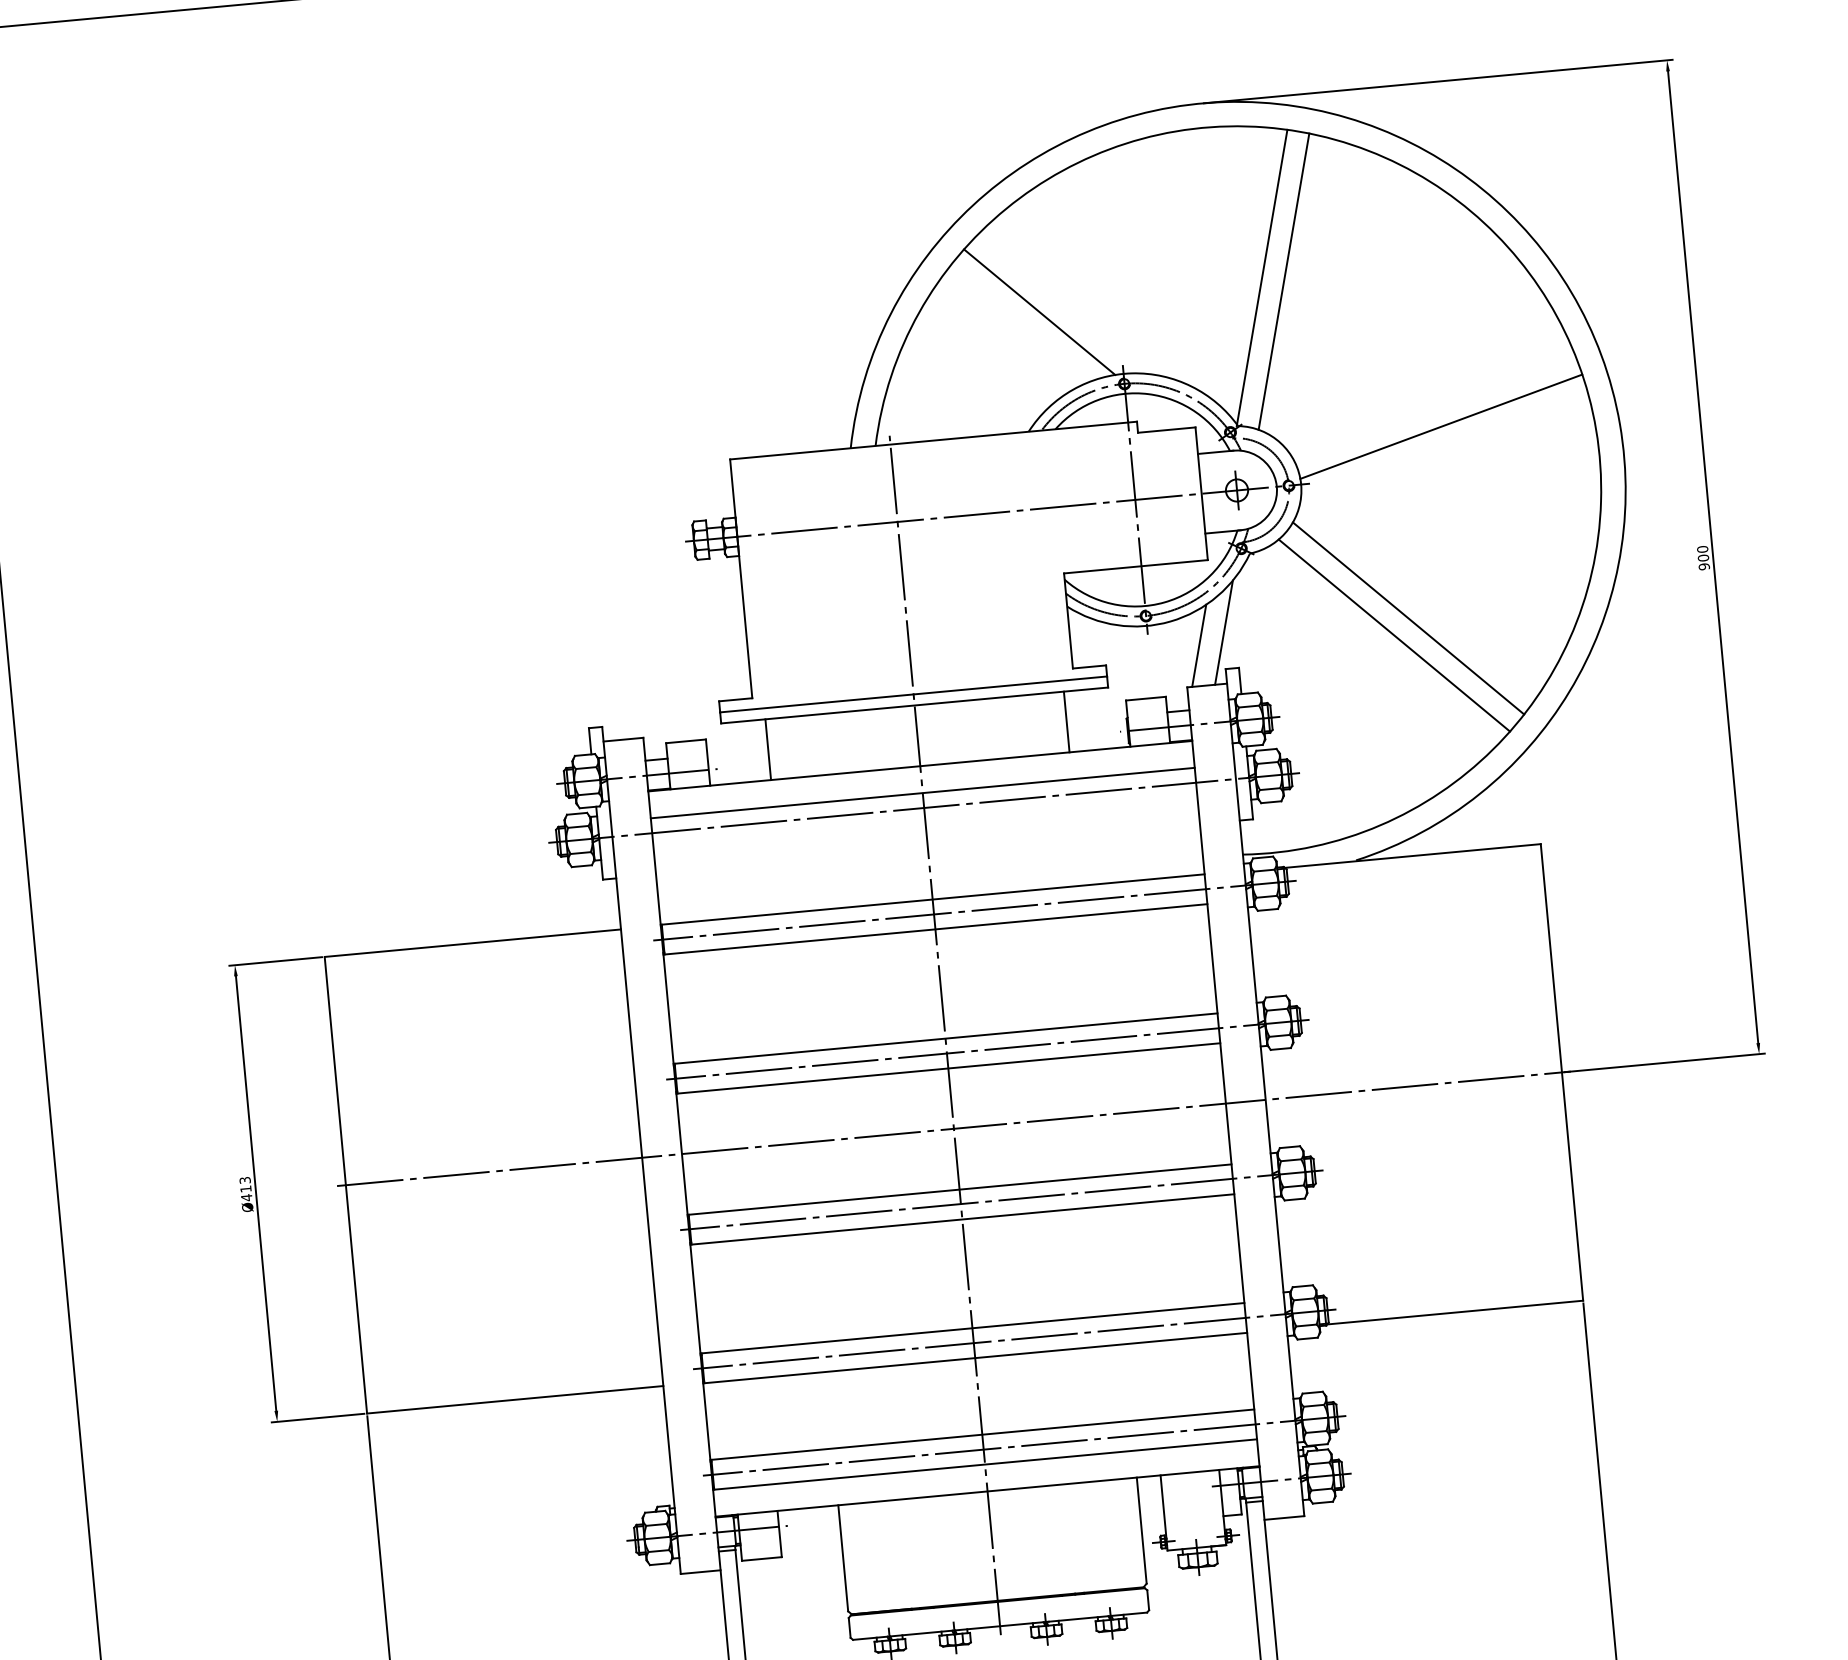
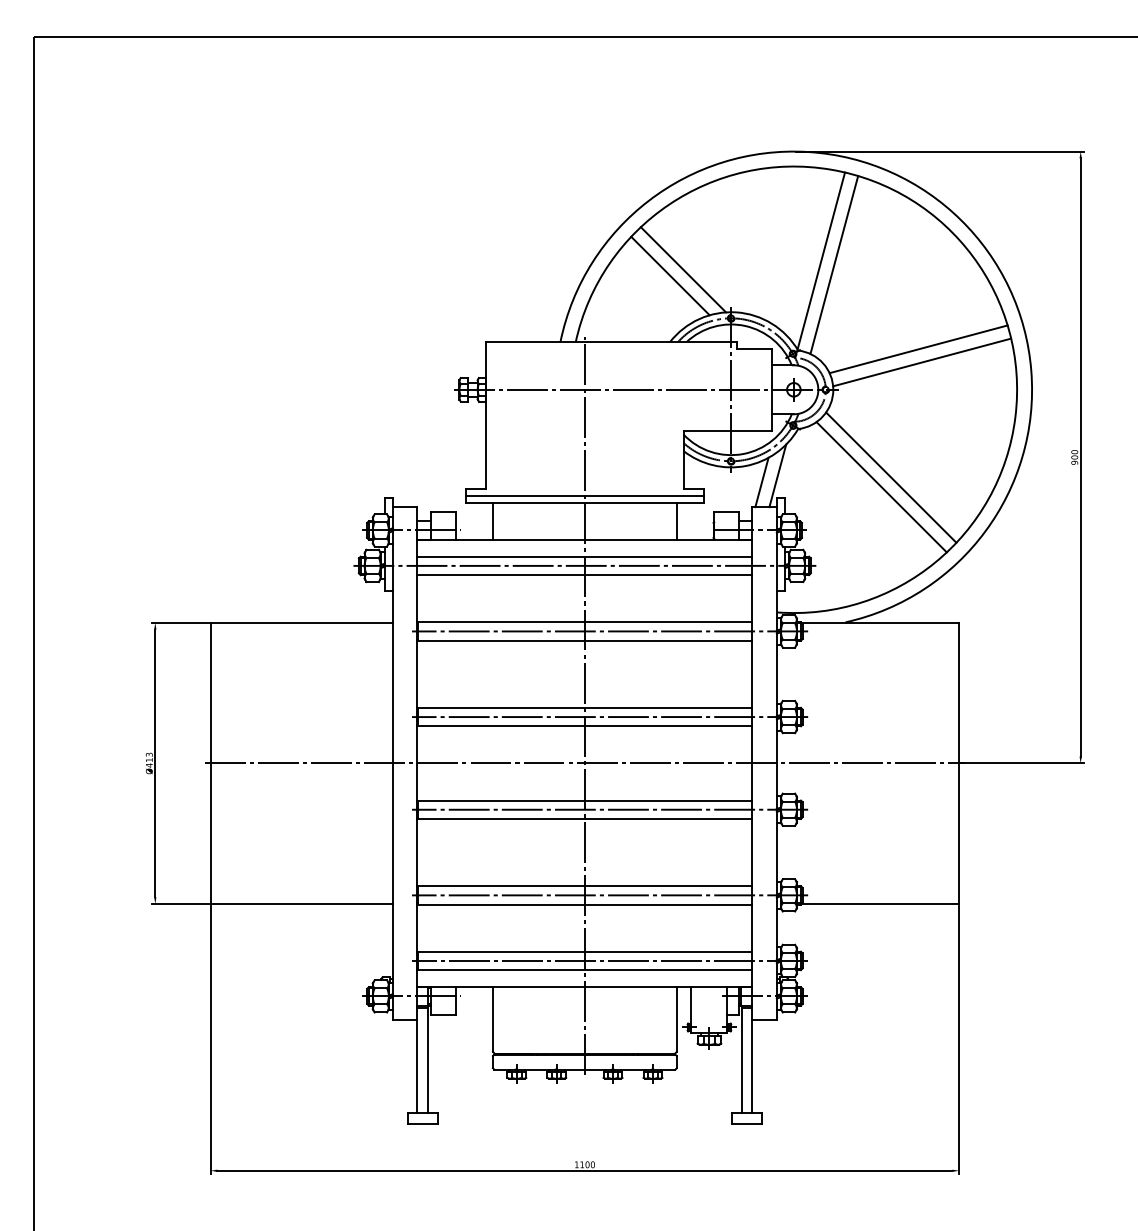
line: (1019, 323) -> (670, 275), added
line: (1433, 406) -> (918, 349), added
line: (924, 823) -> (584, 575), added

